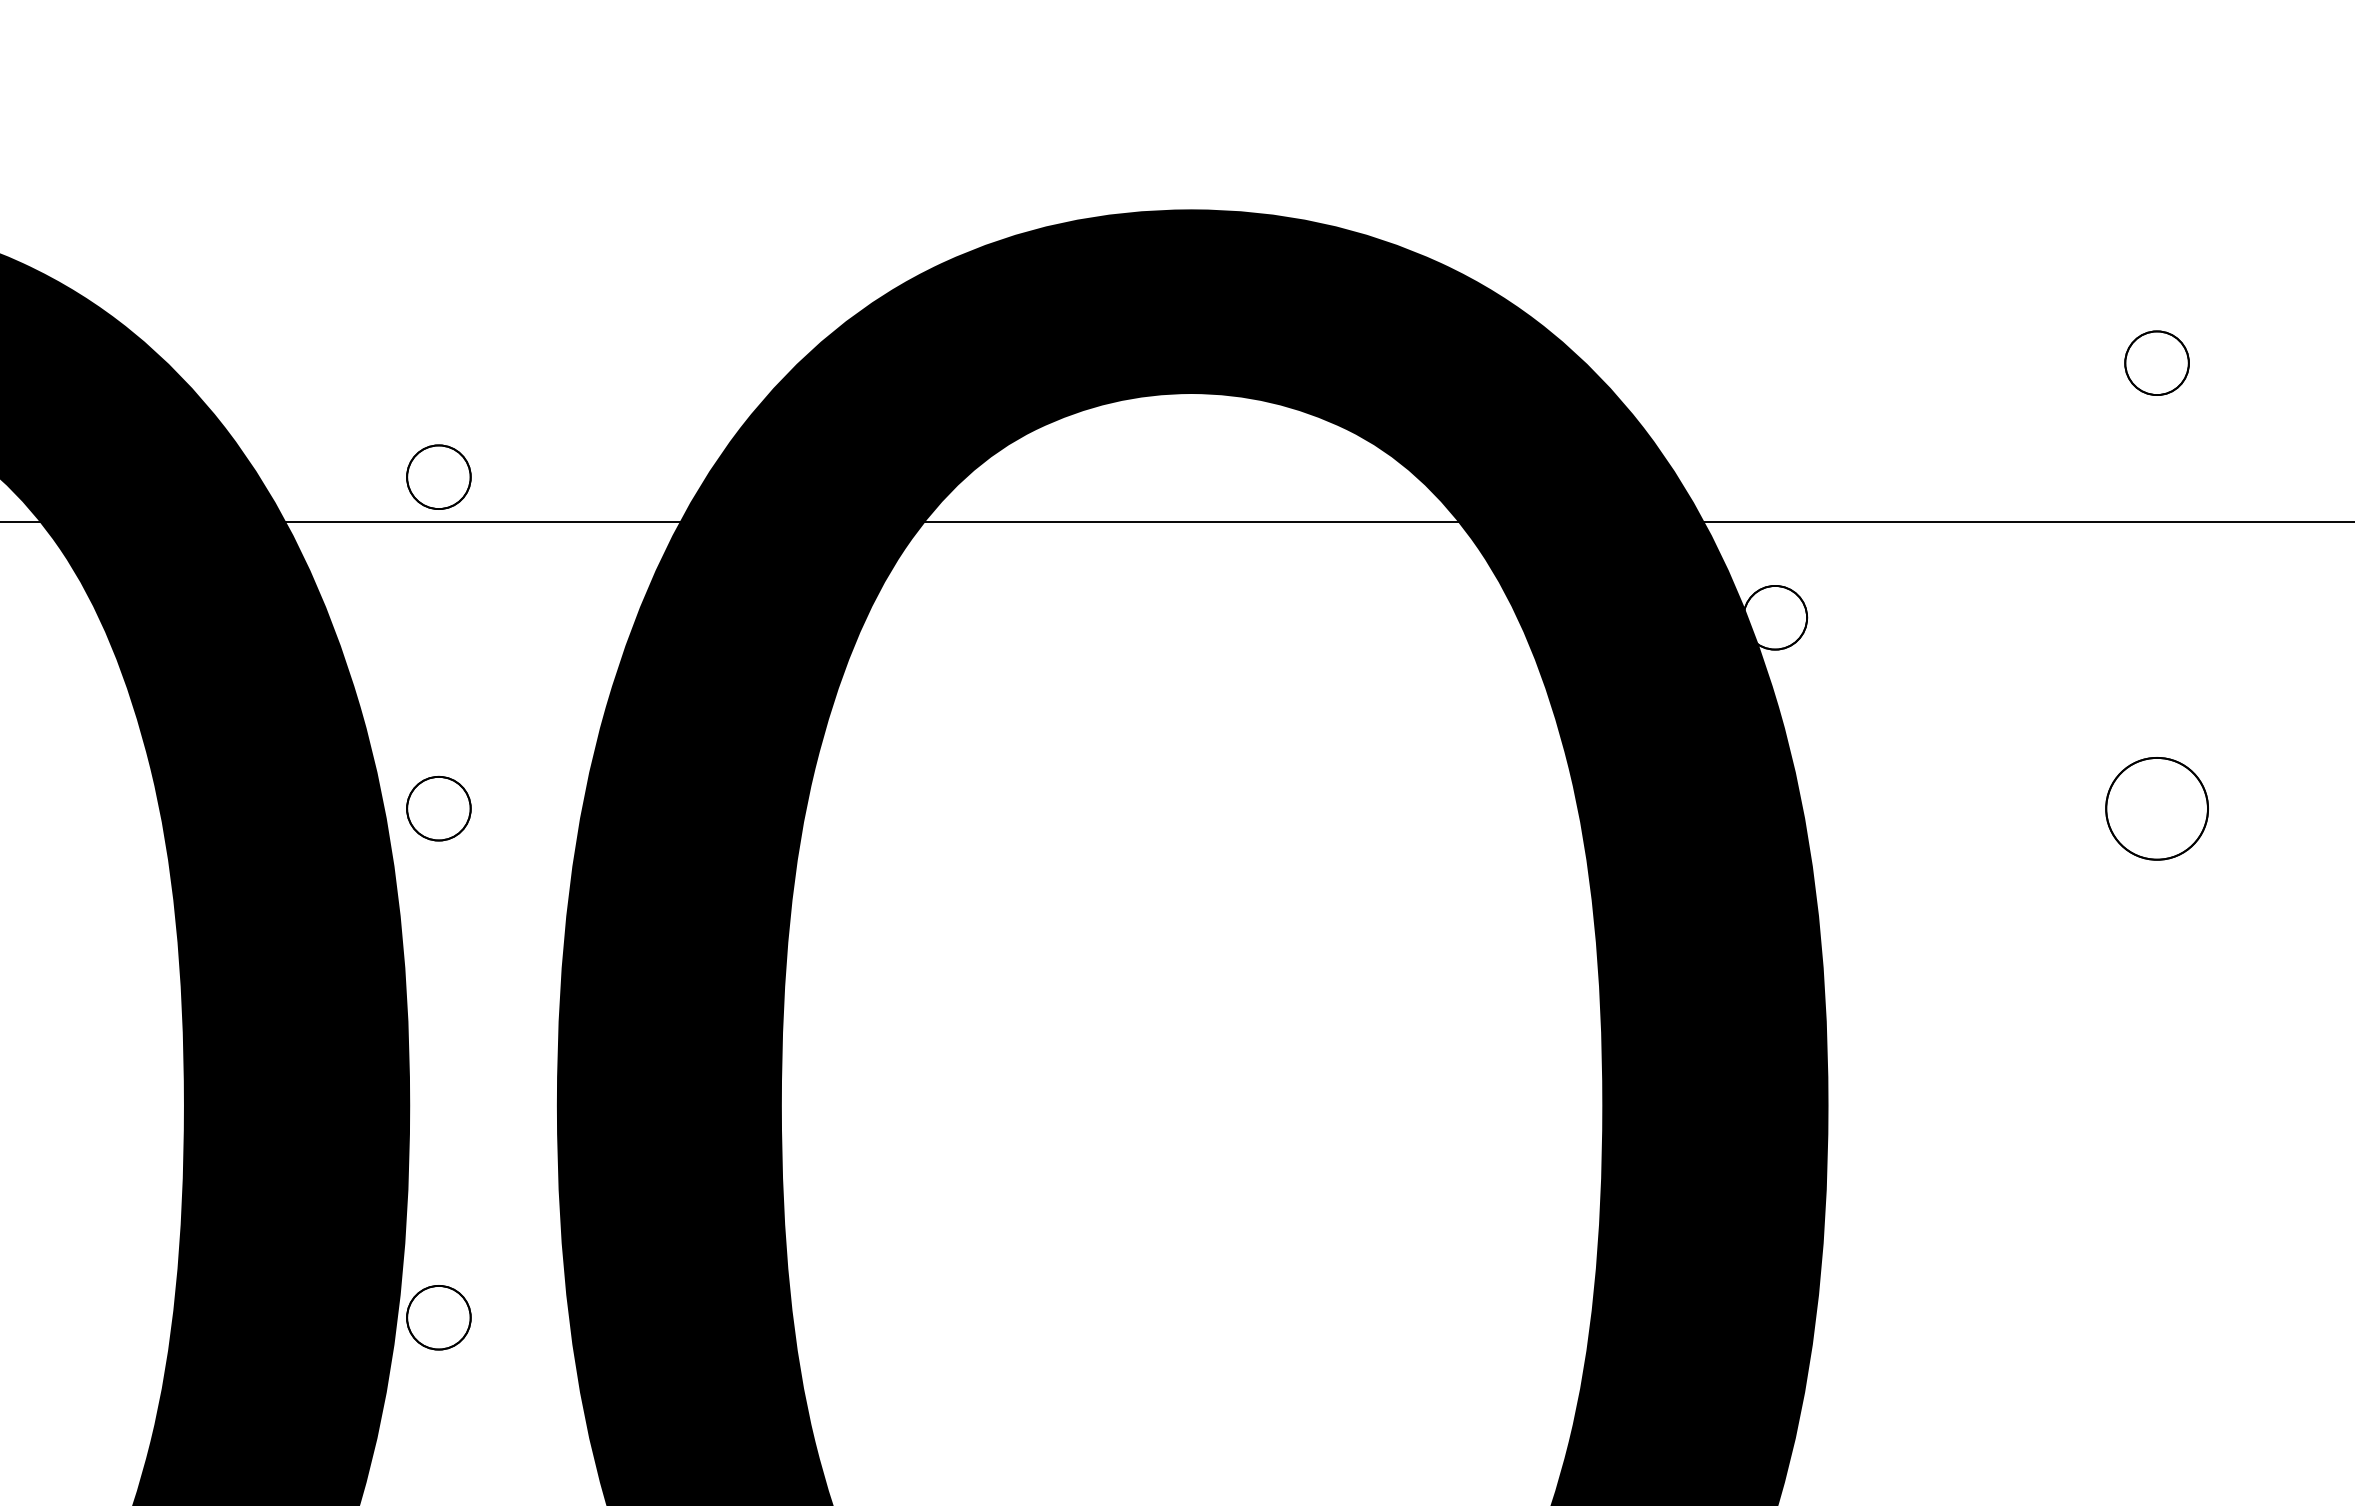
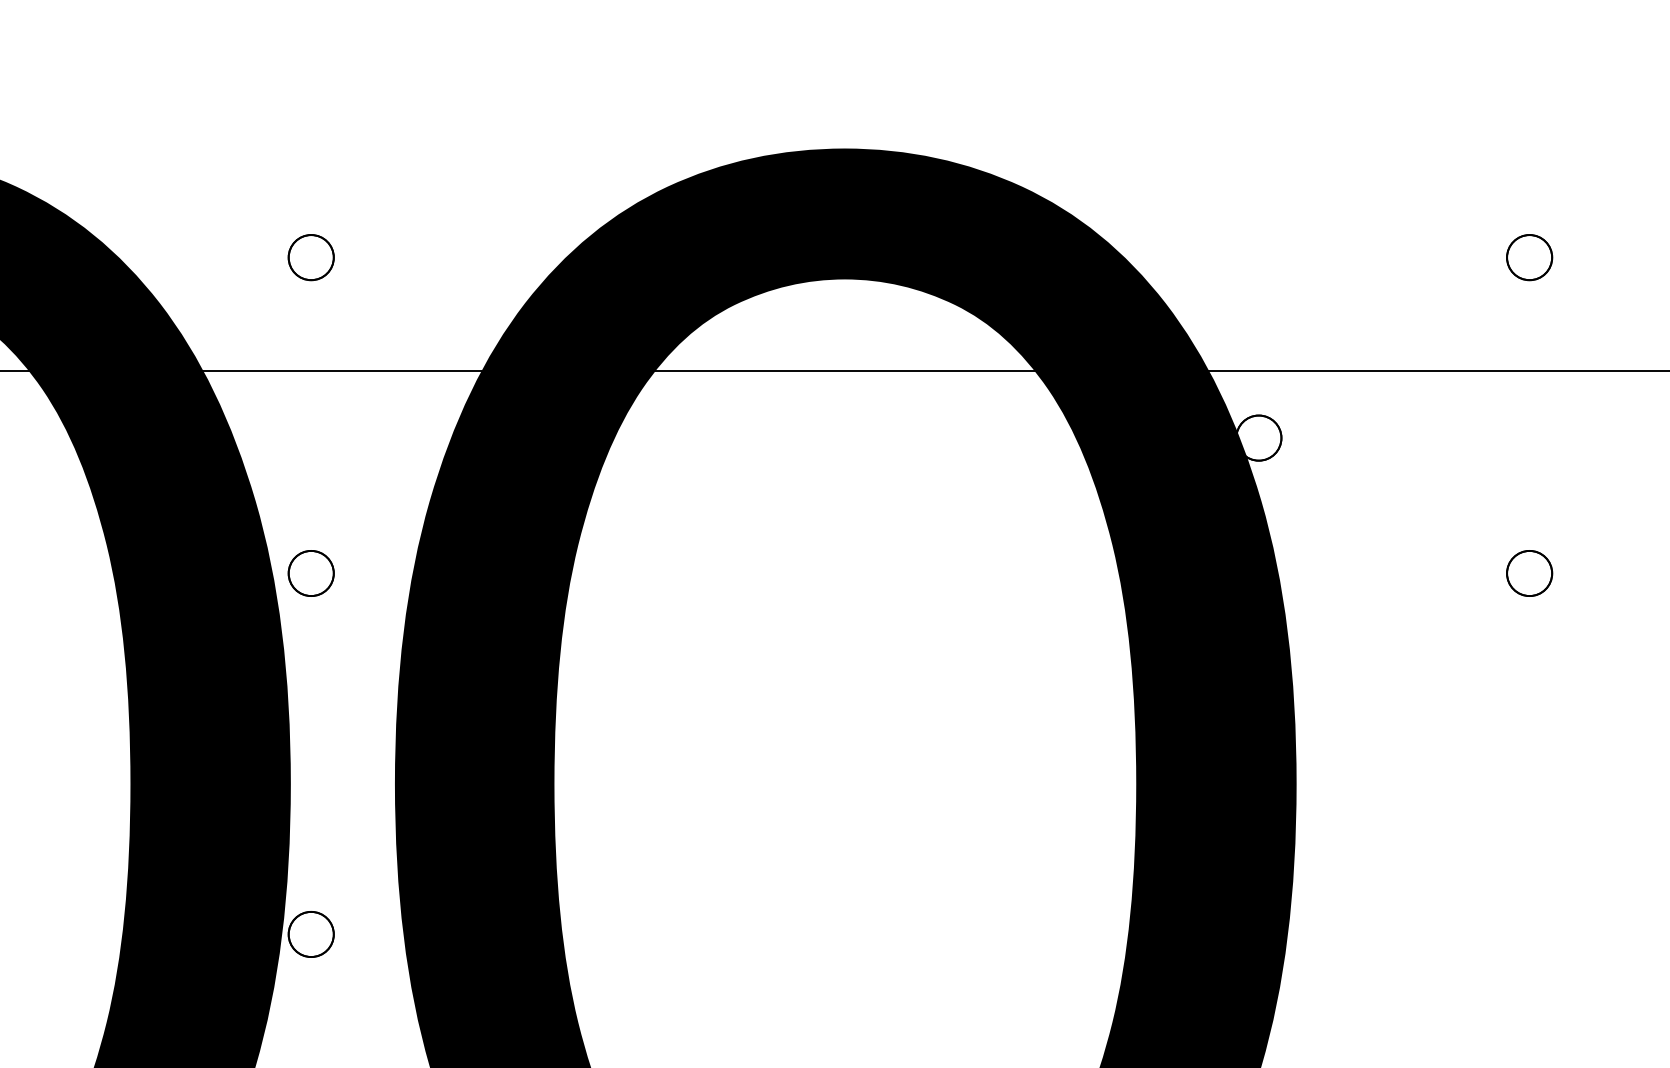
part: (438, 476) -> (310, 257), moved
part: (2156, 808) -> (1529, 573), size x0.62

